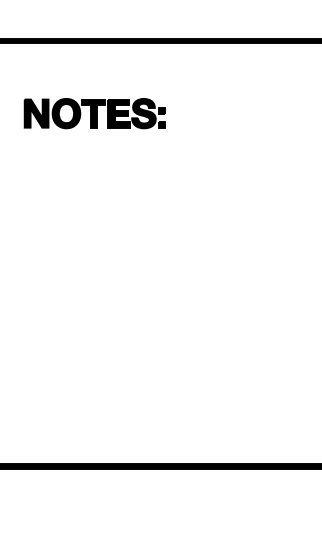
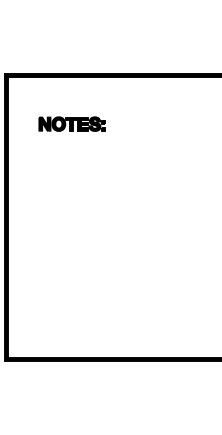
part: (93, 112) -> (71, 123), size x0.7

